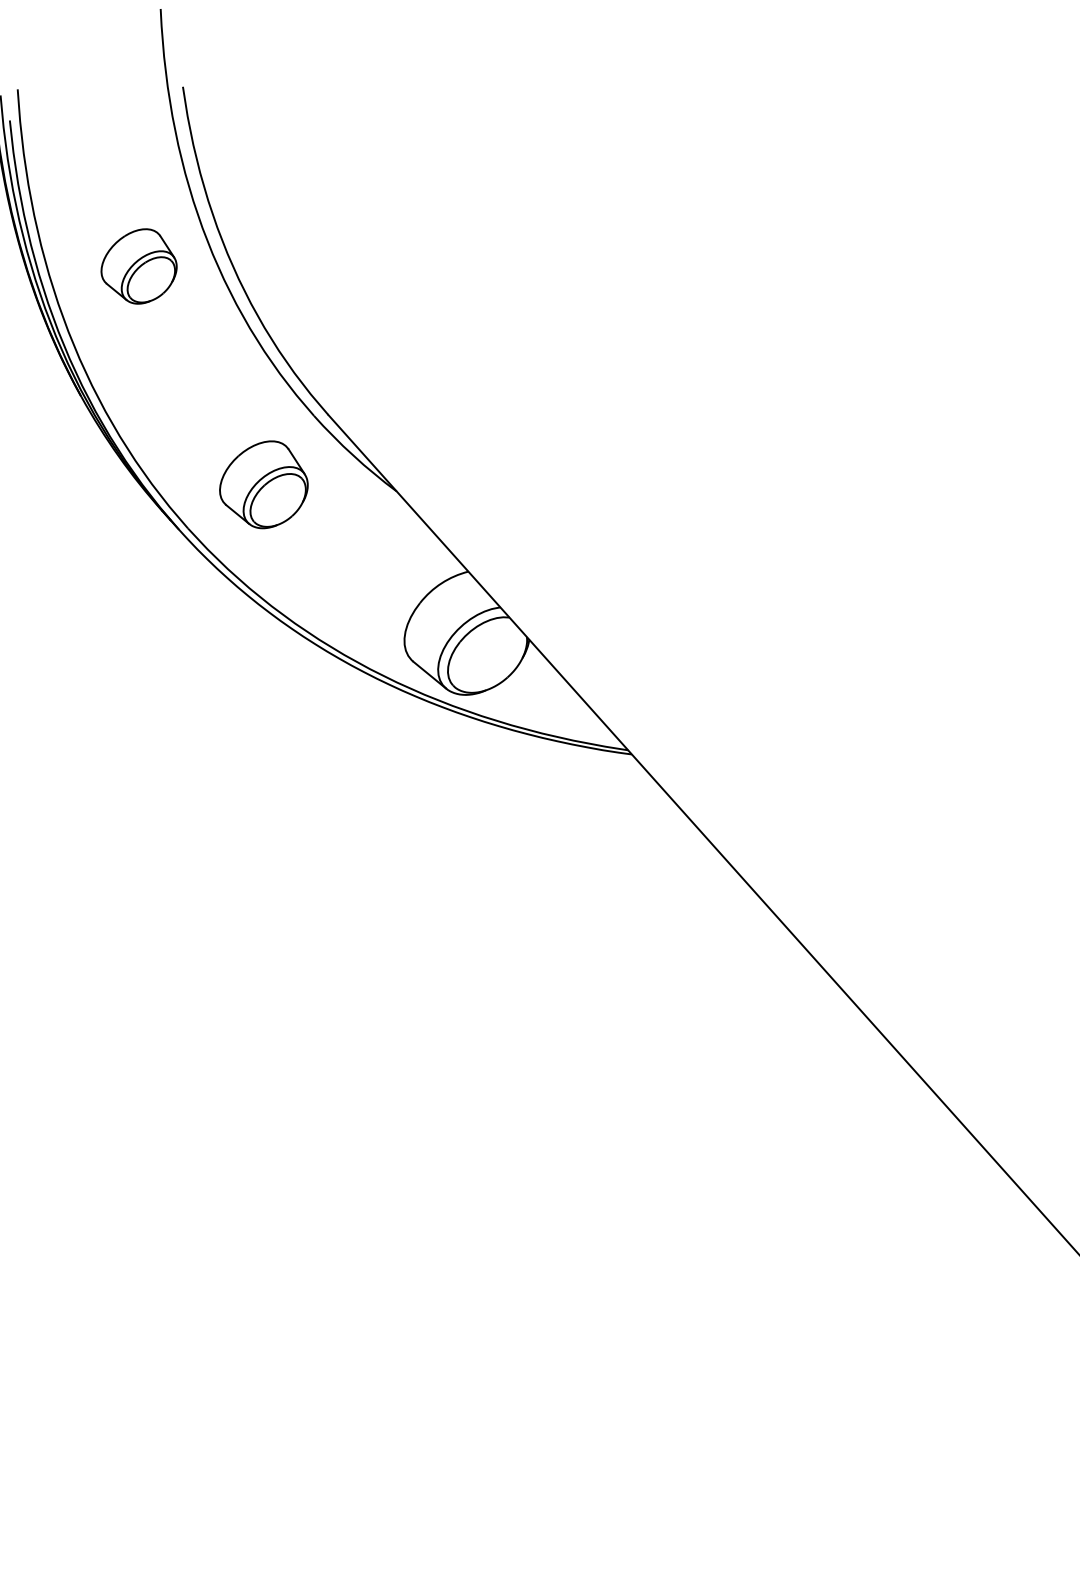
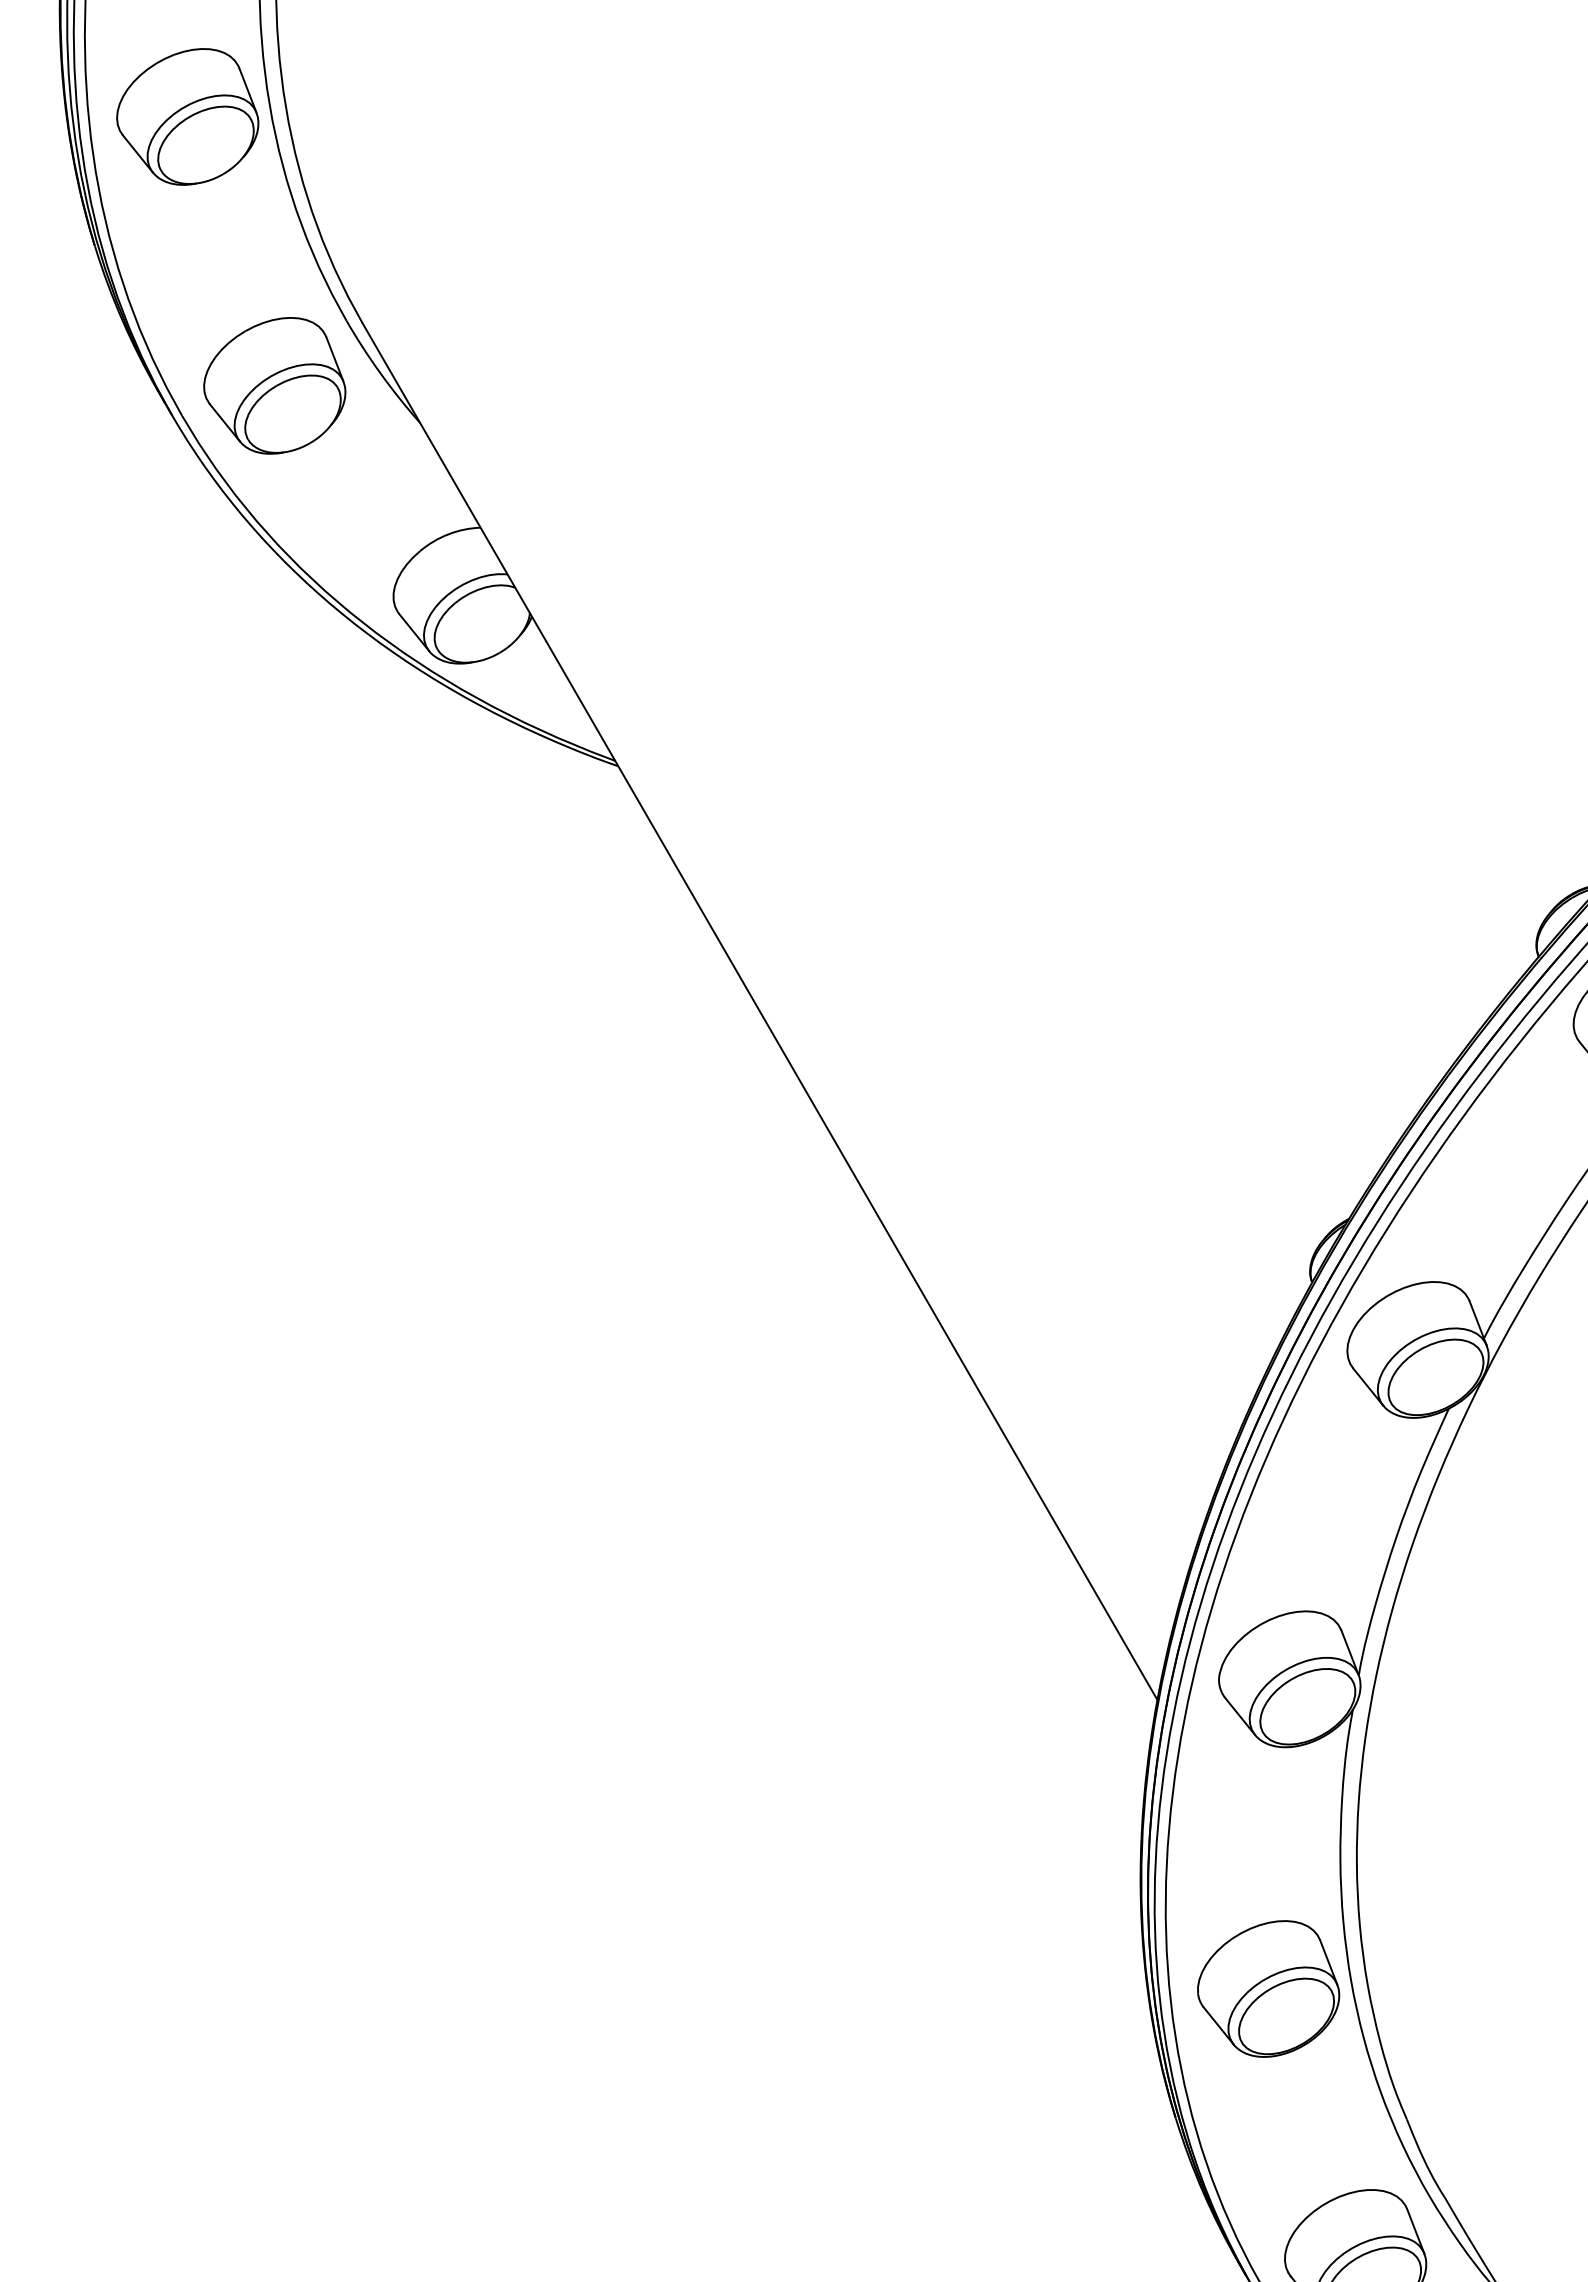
part: (138, 266) -> (187, 116), size x1.67
part: (263, 485) -> (274, 385), size x1.43

